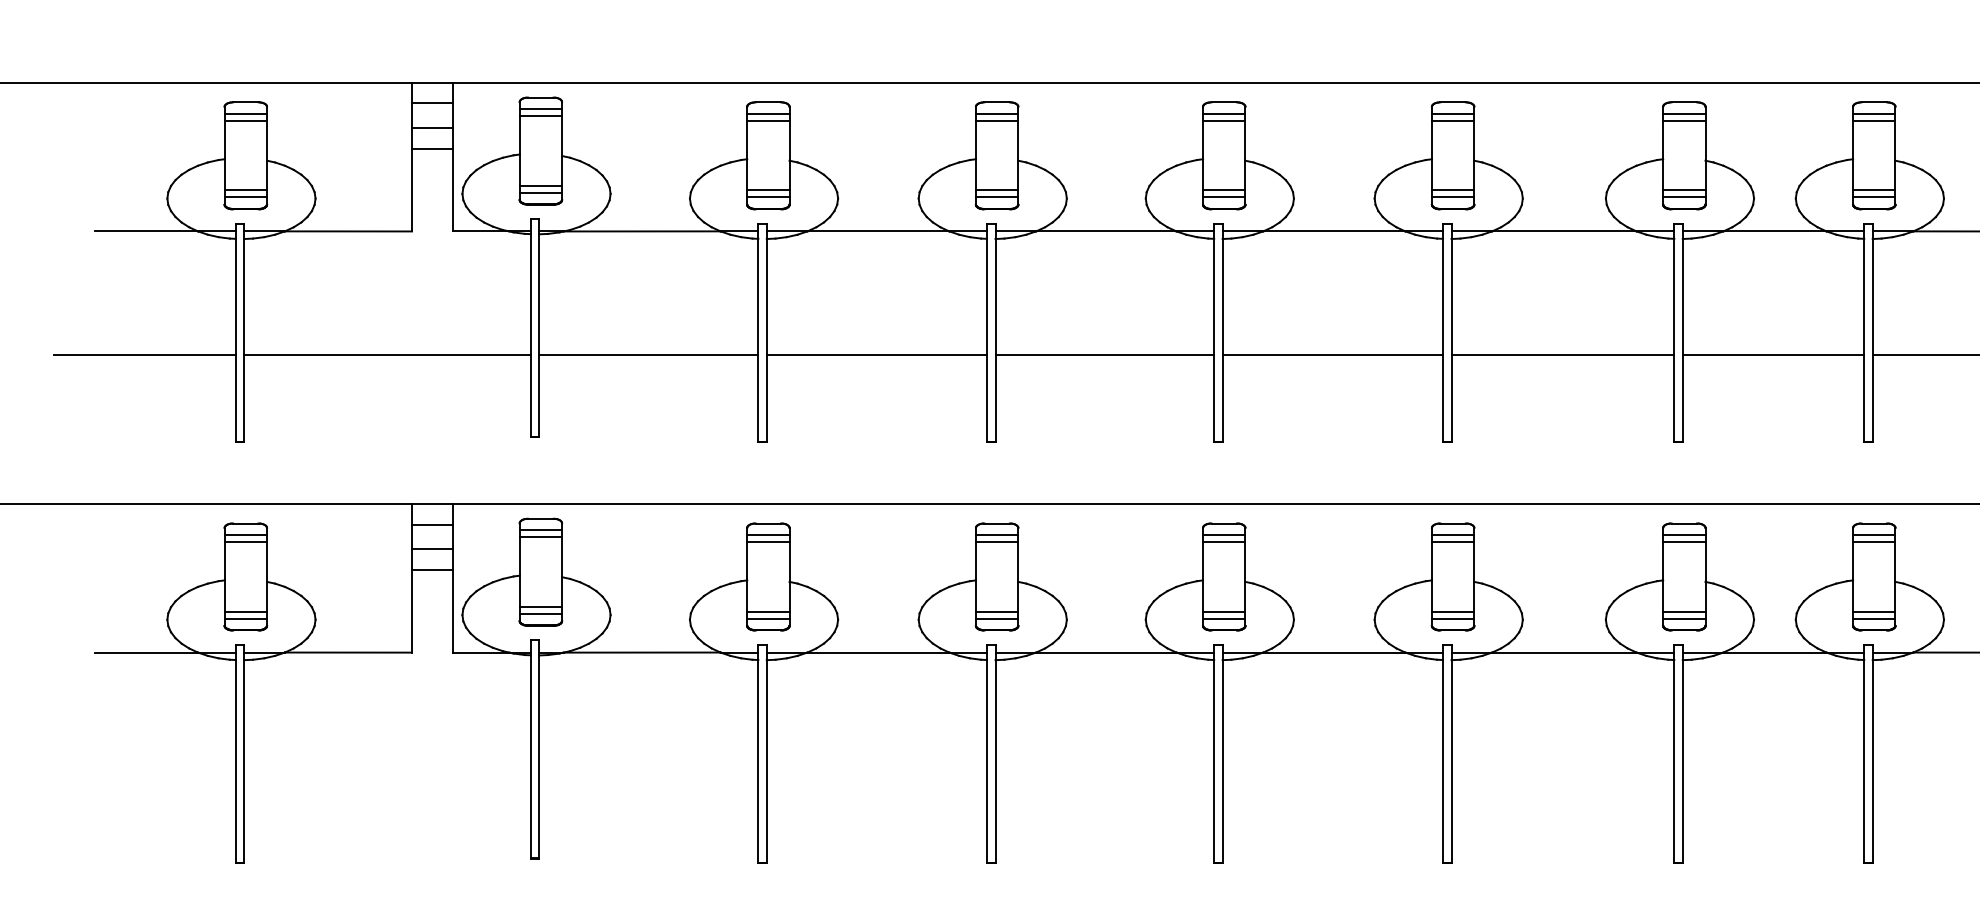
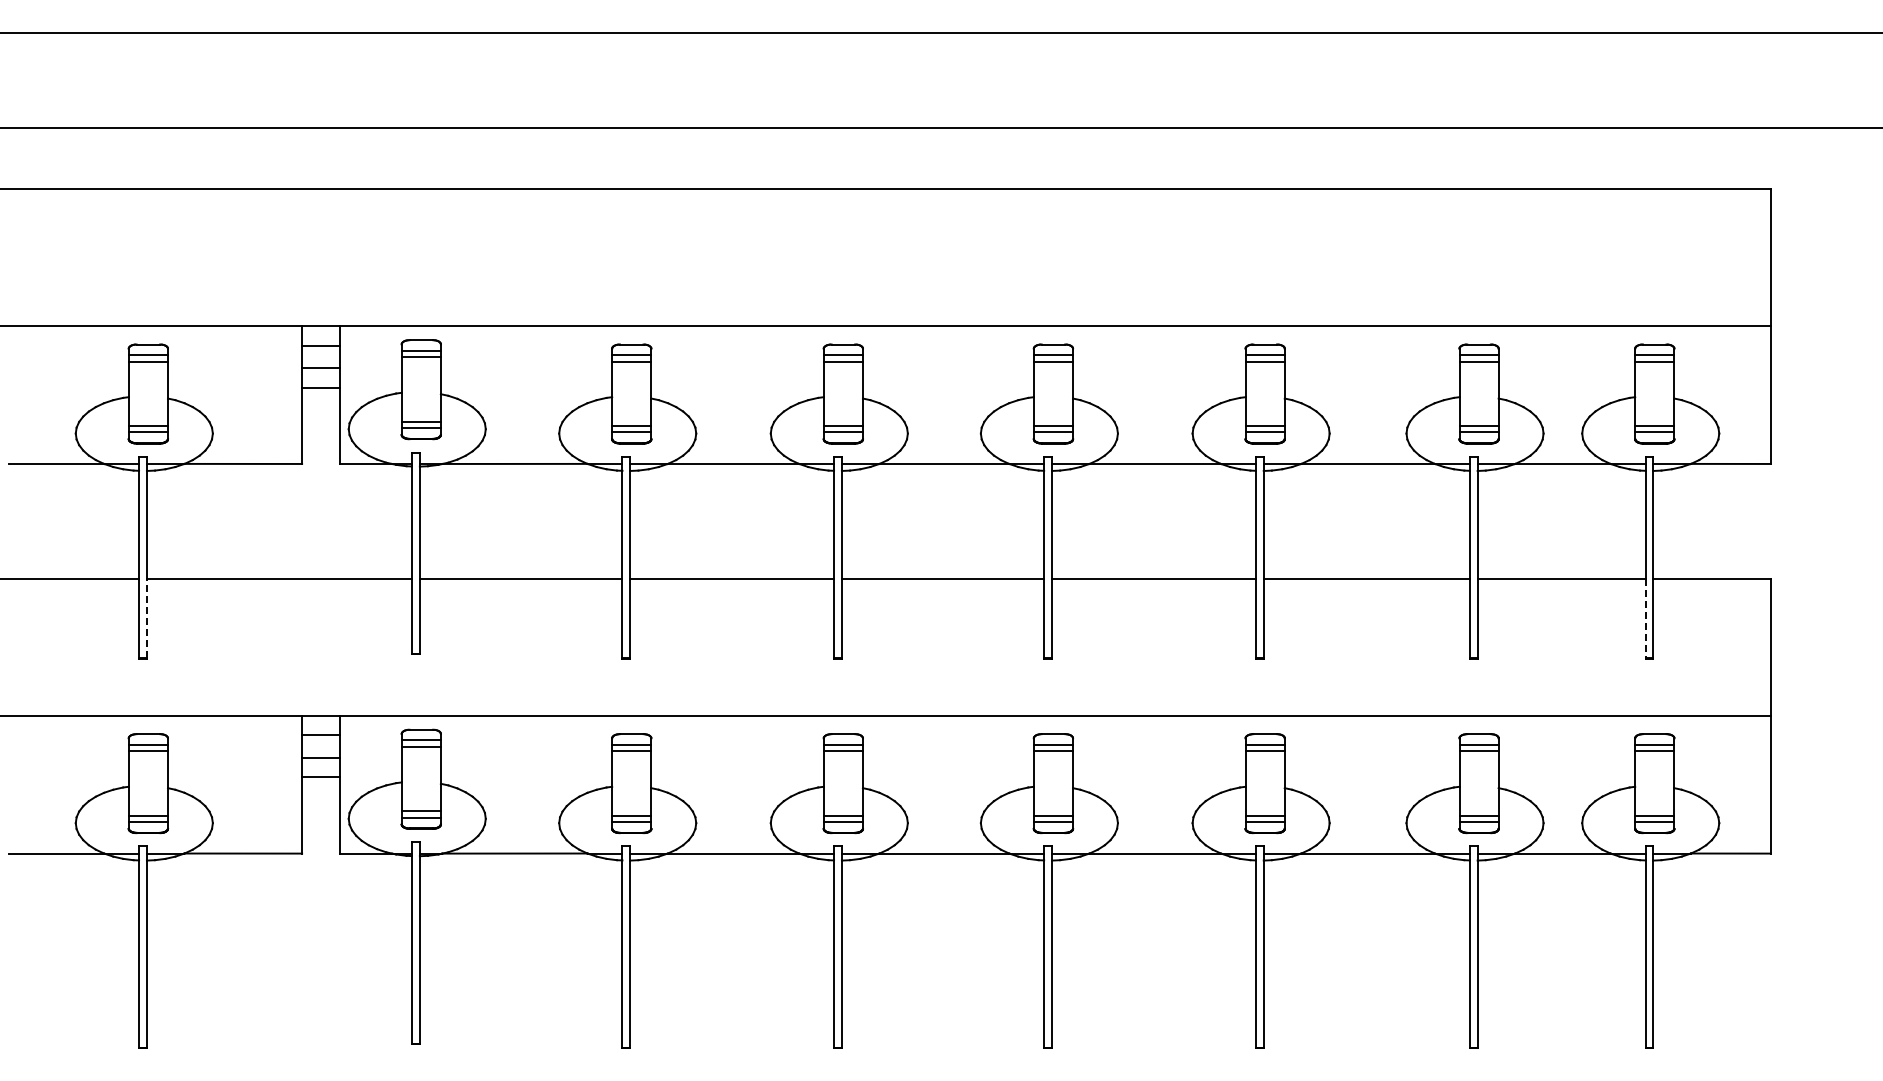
line: (243, 398) -> (146, 618), solid -> dashed
line: (1864, 398) -> (1645, 618), solid -> dashed

